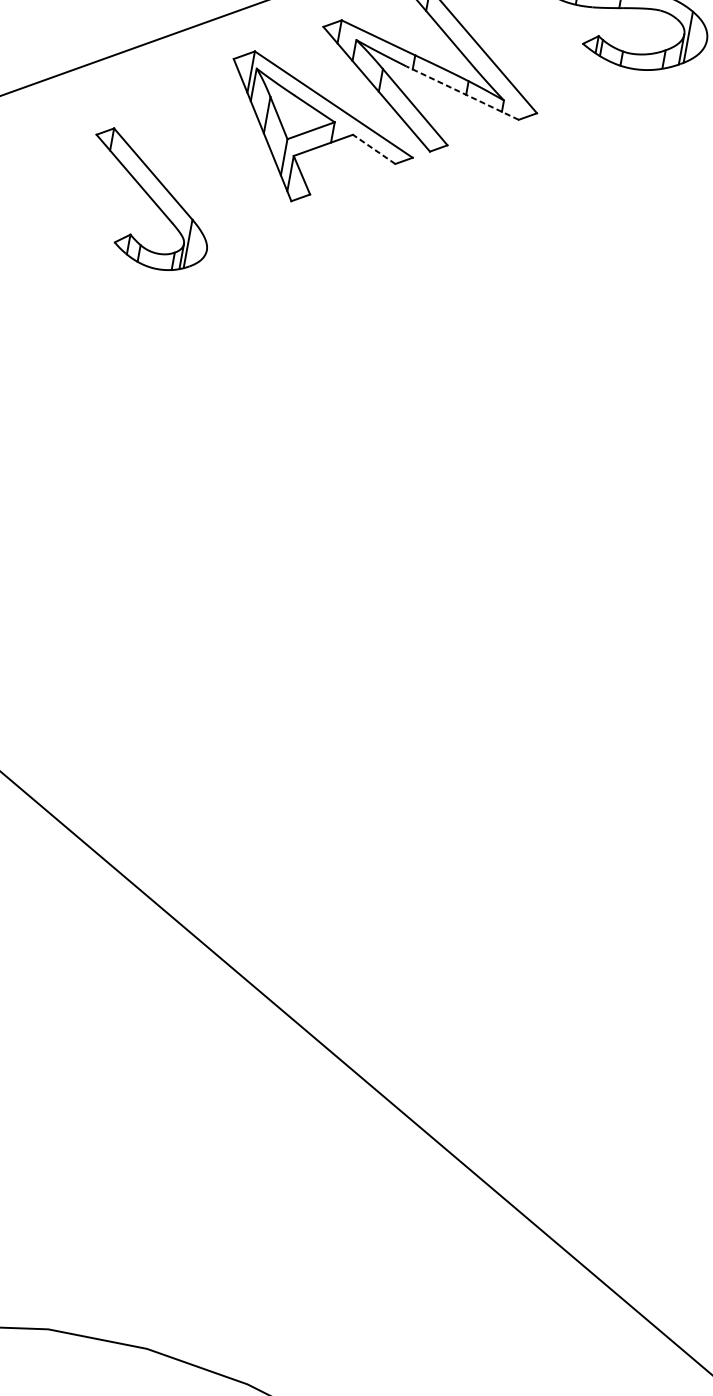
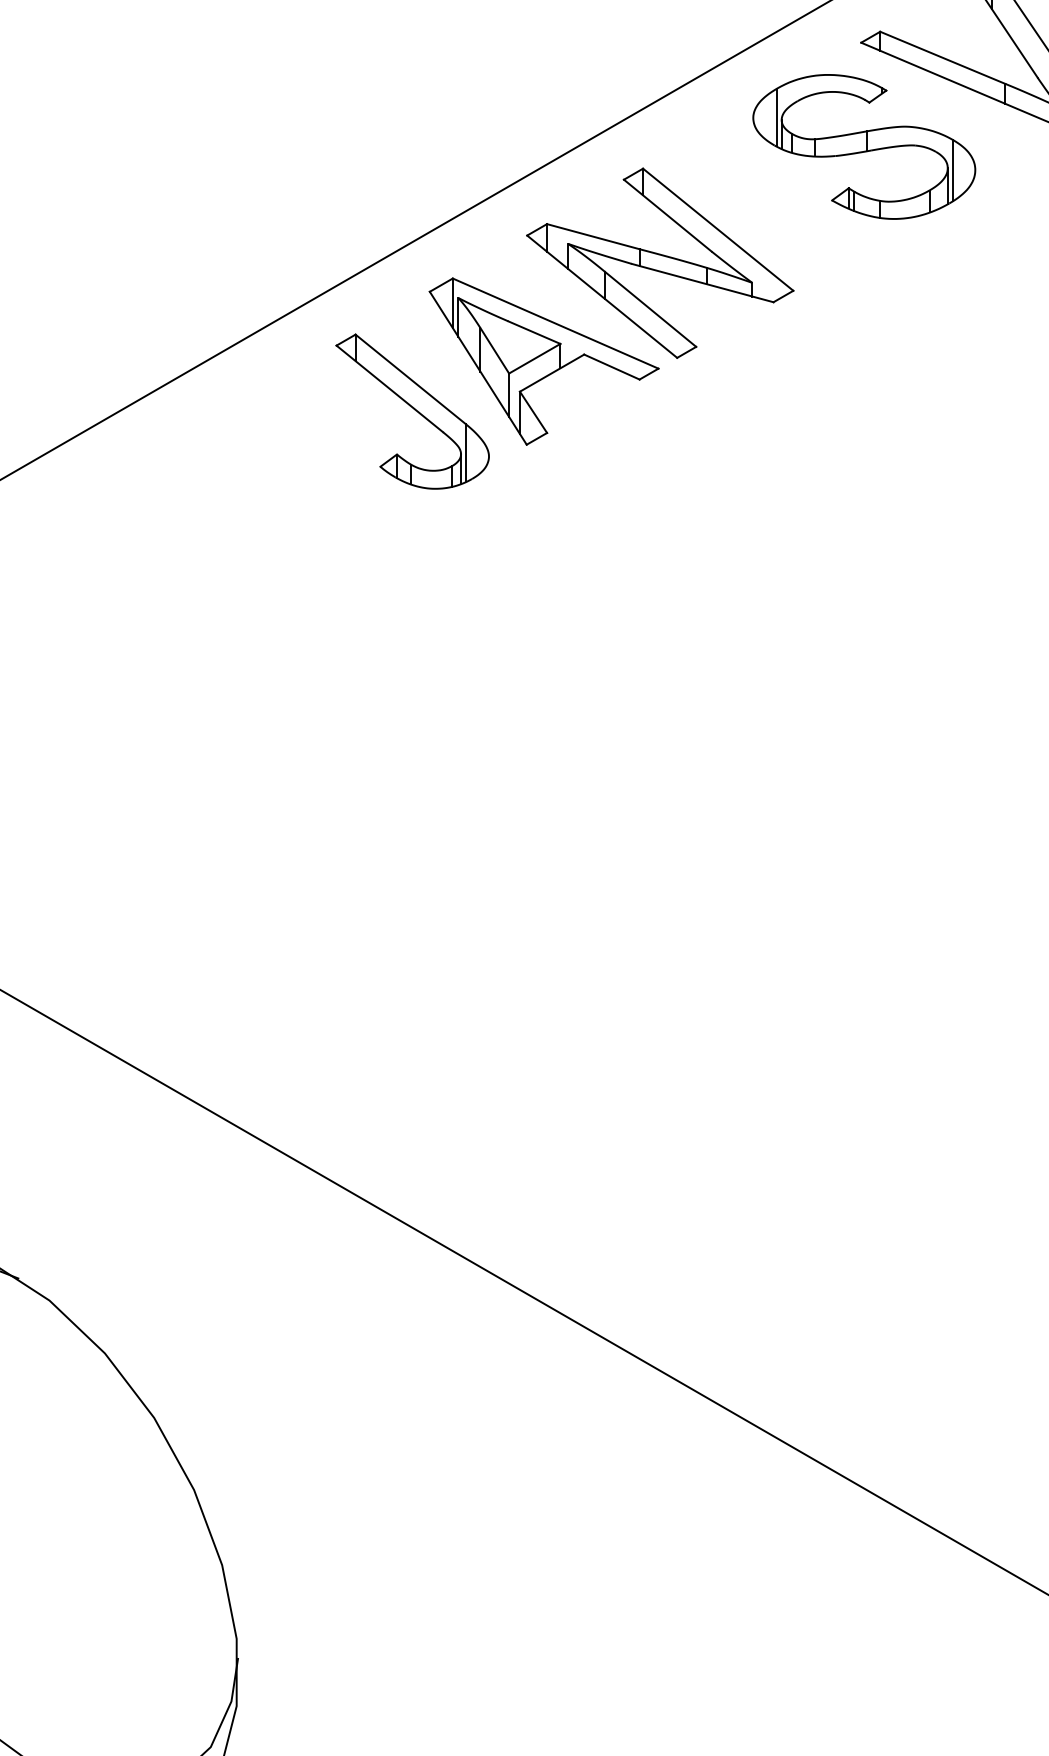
line: (462, 92) -> (702, 282), dashed -> solid
line: (373, 148) -> (611, 366), dashed -> solid
part: (149, 201) -> (412, 411), moved

